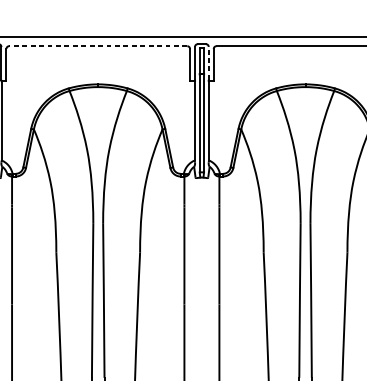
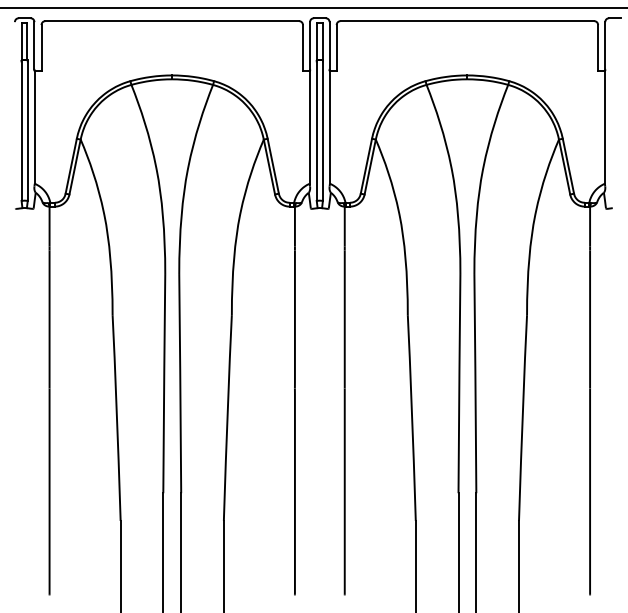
line: (98, 46) -> (172, 21), dashed -> solid
line: (208, 63) -> (329, 45), dashed -> solid

